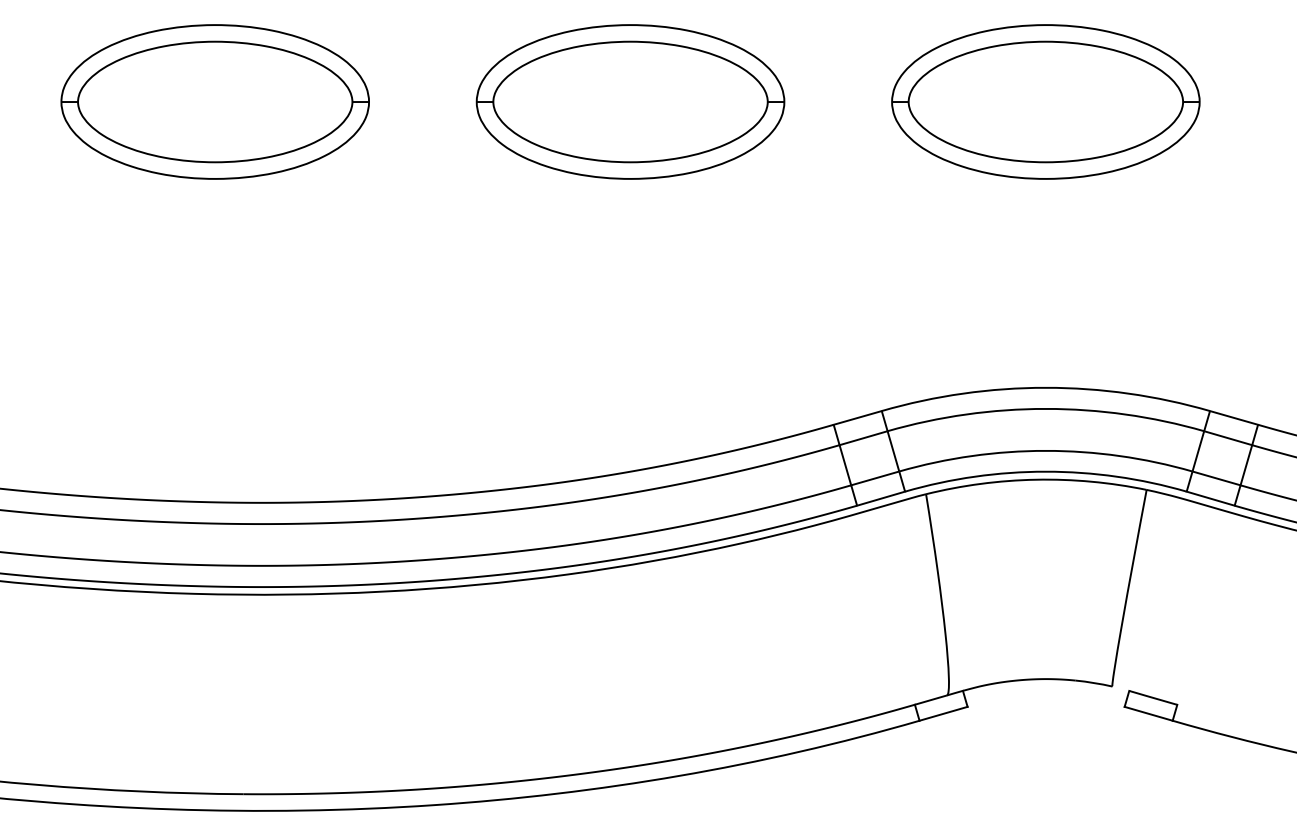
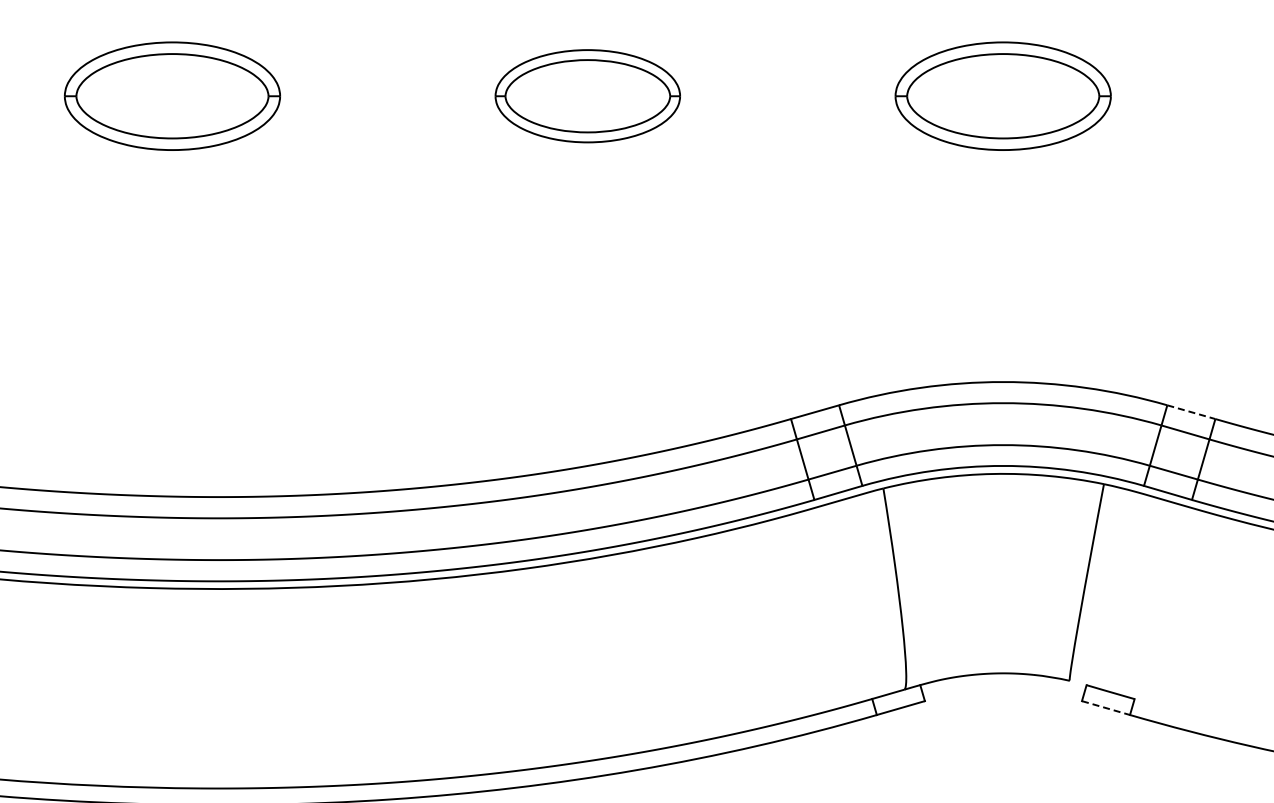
part: (214, 101) -> (171, 95), size x0.7
part: (630, 101) -> (587, 95), size x0.6
part: (1045, 101) -> (1002, 95), size x0.7
line: (1234, 417) -> (1191, 411), solid -> dashed
line: (1148, 713) -> (1105, 707), solid -> dashed

